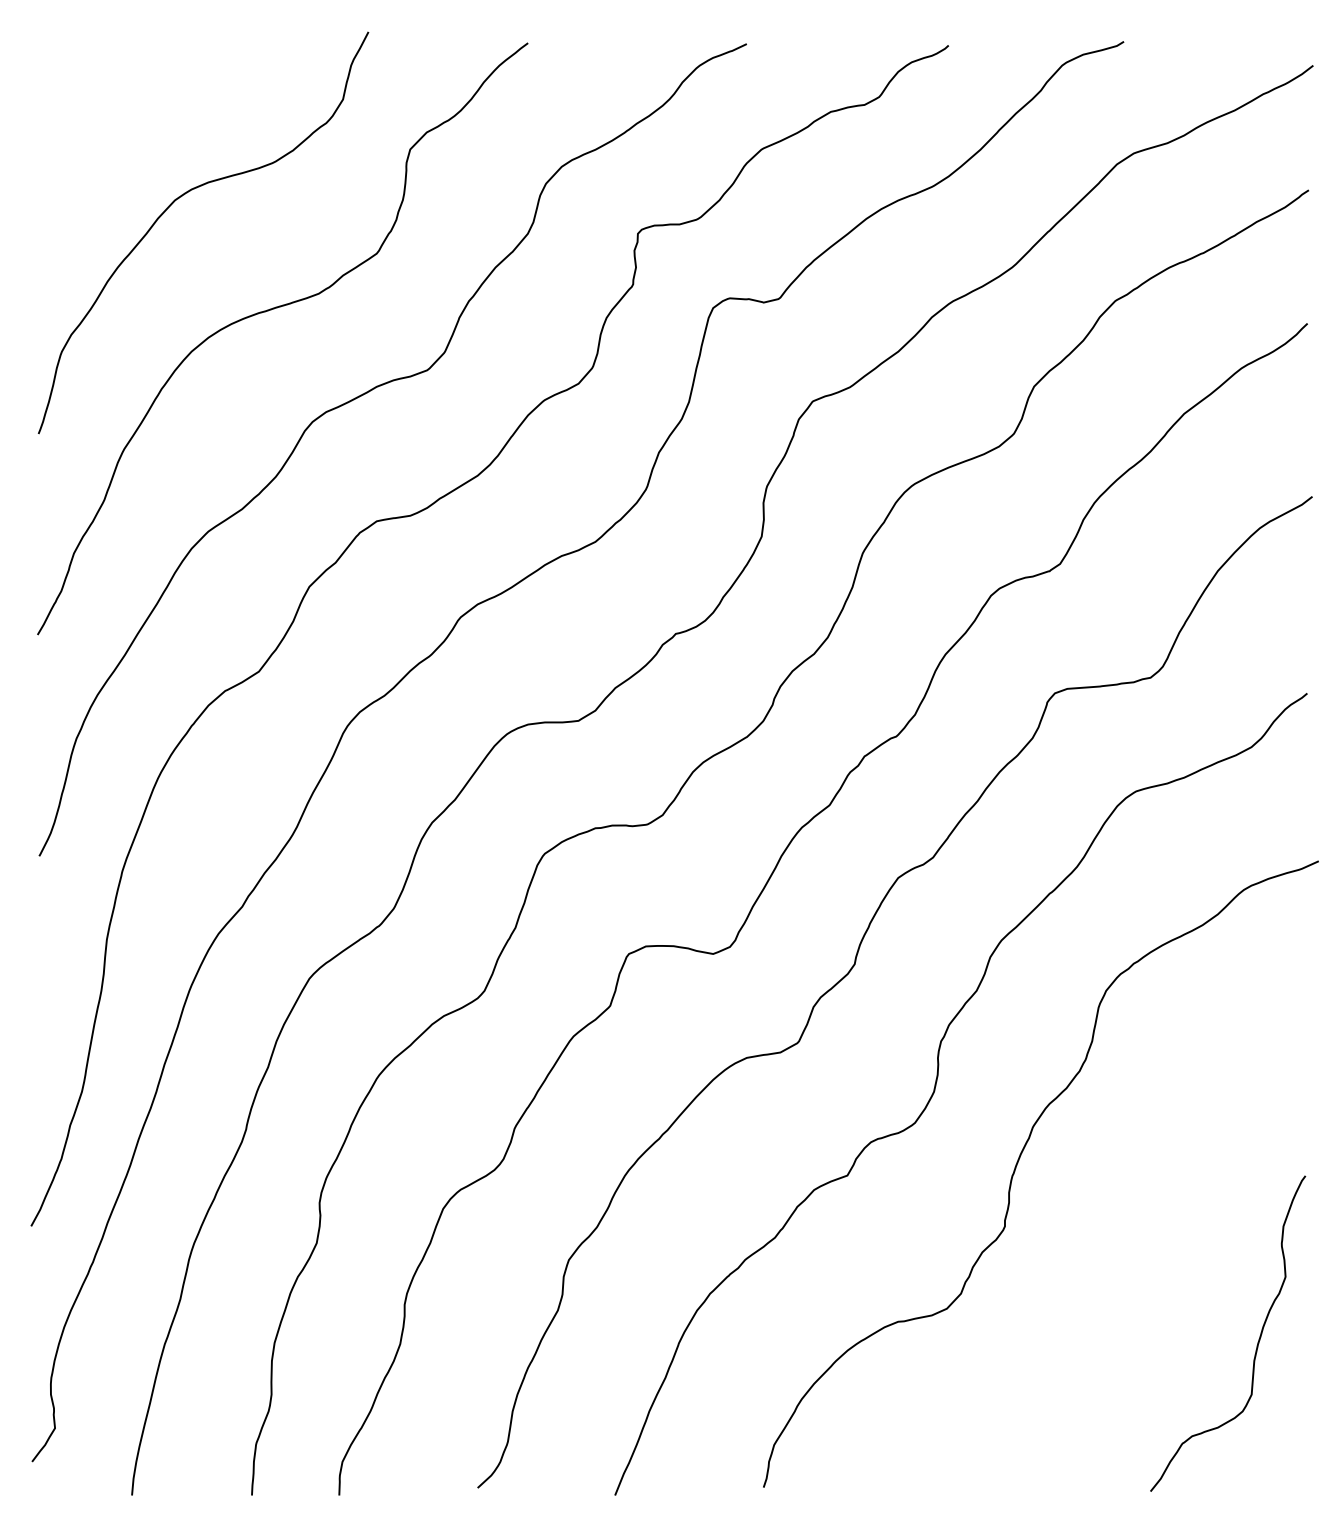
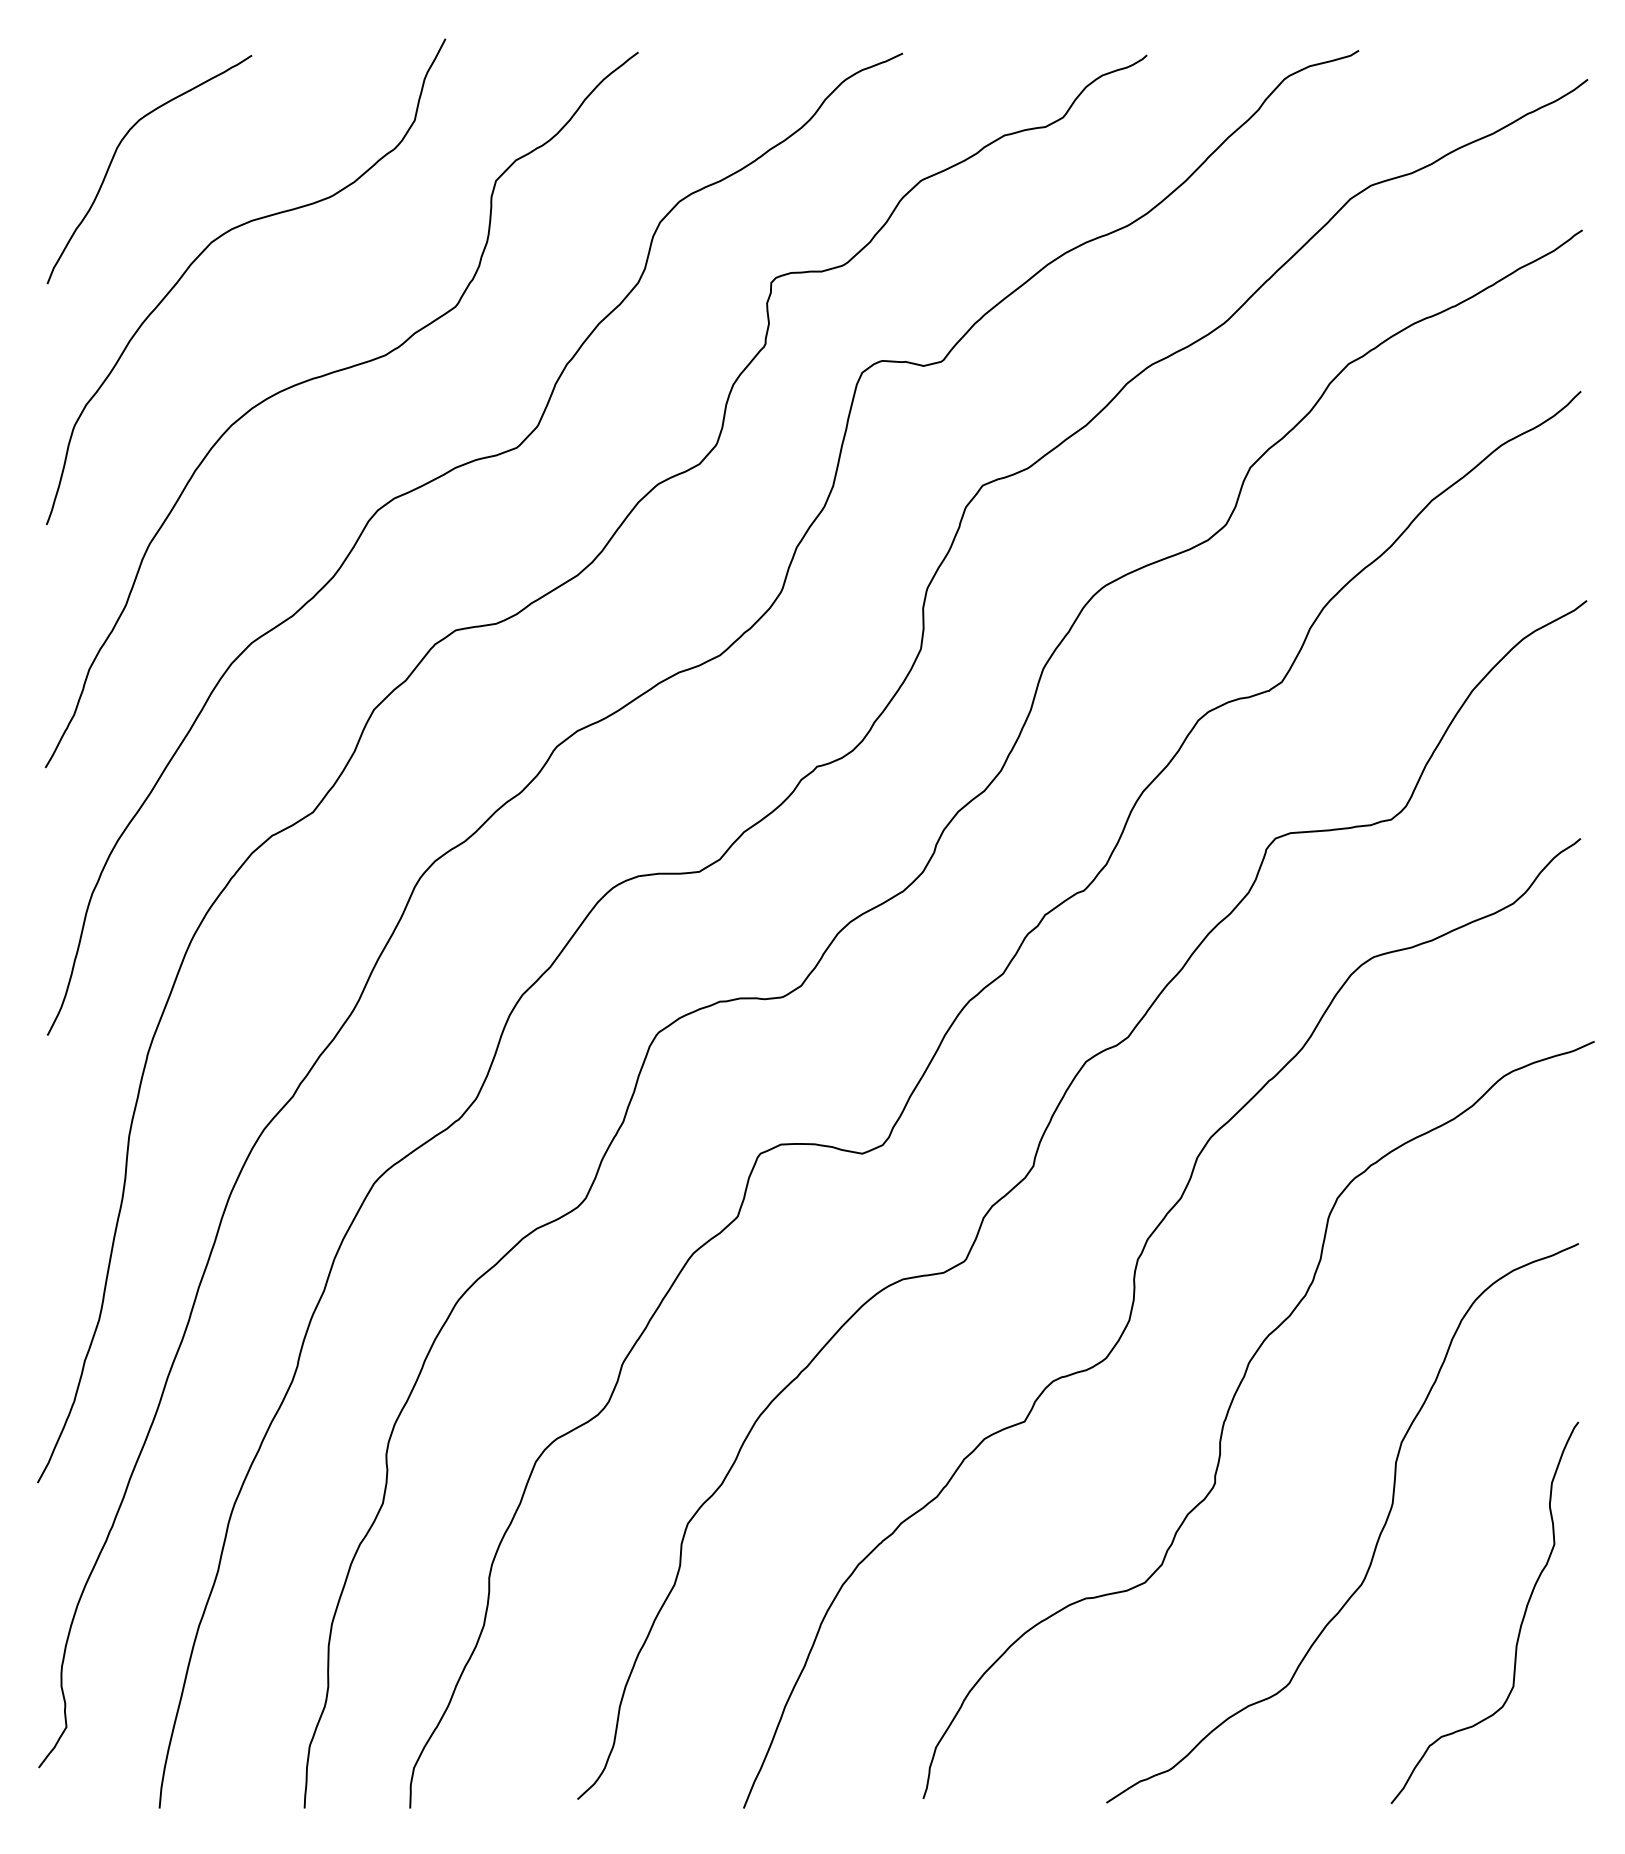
curve: (94, 130) -> (114, 157), added
curve: (1140, 1270) -> (1378, 1536), added

